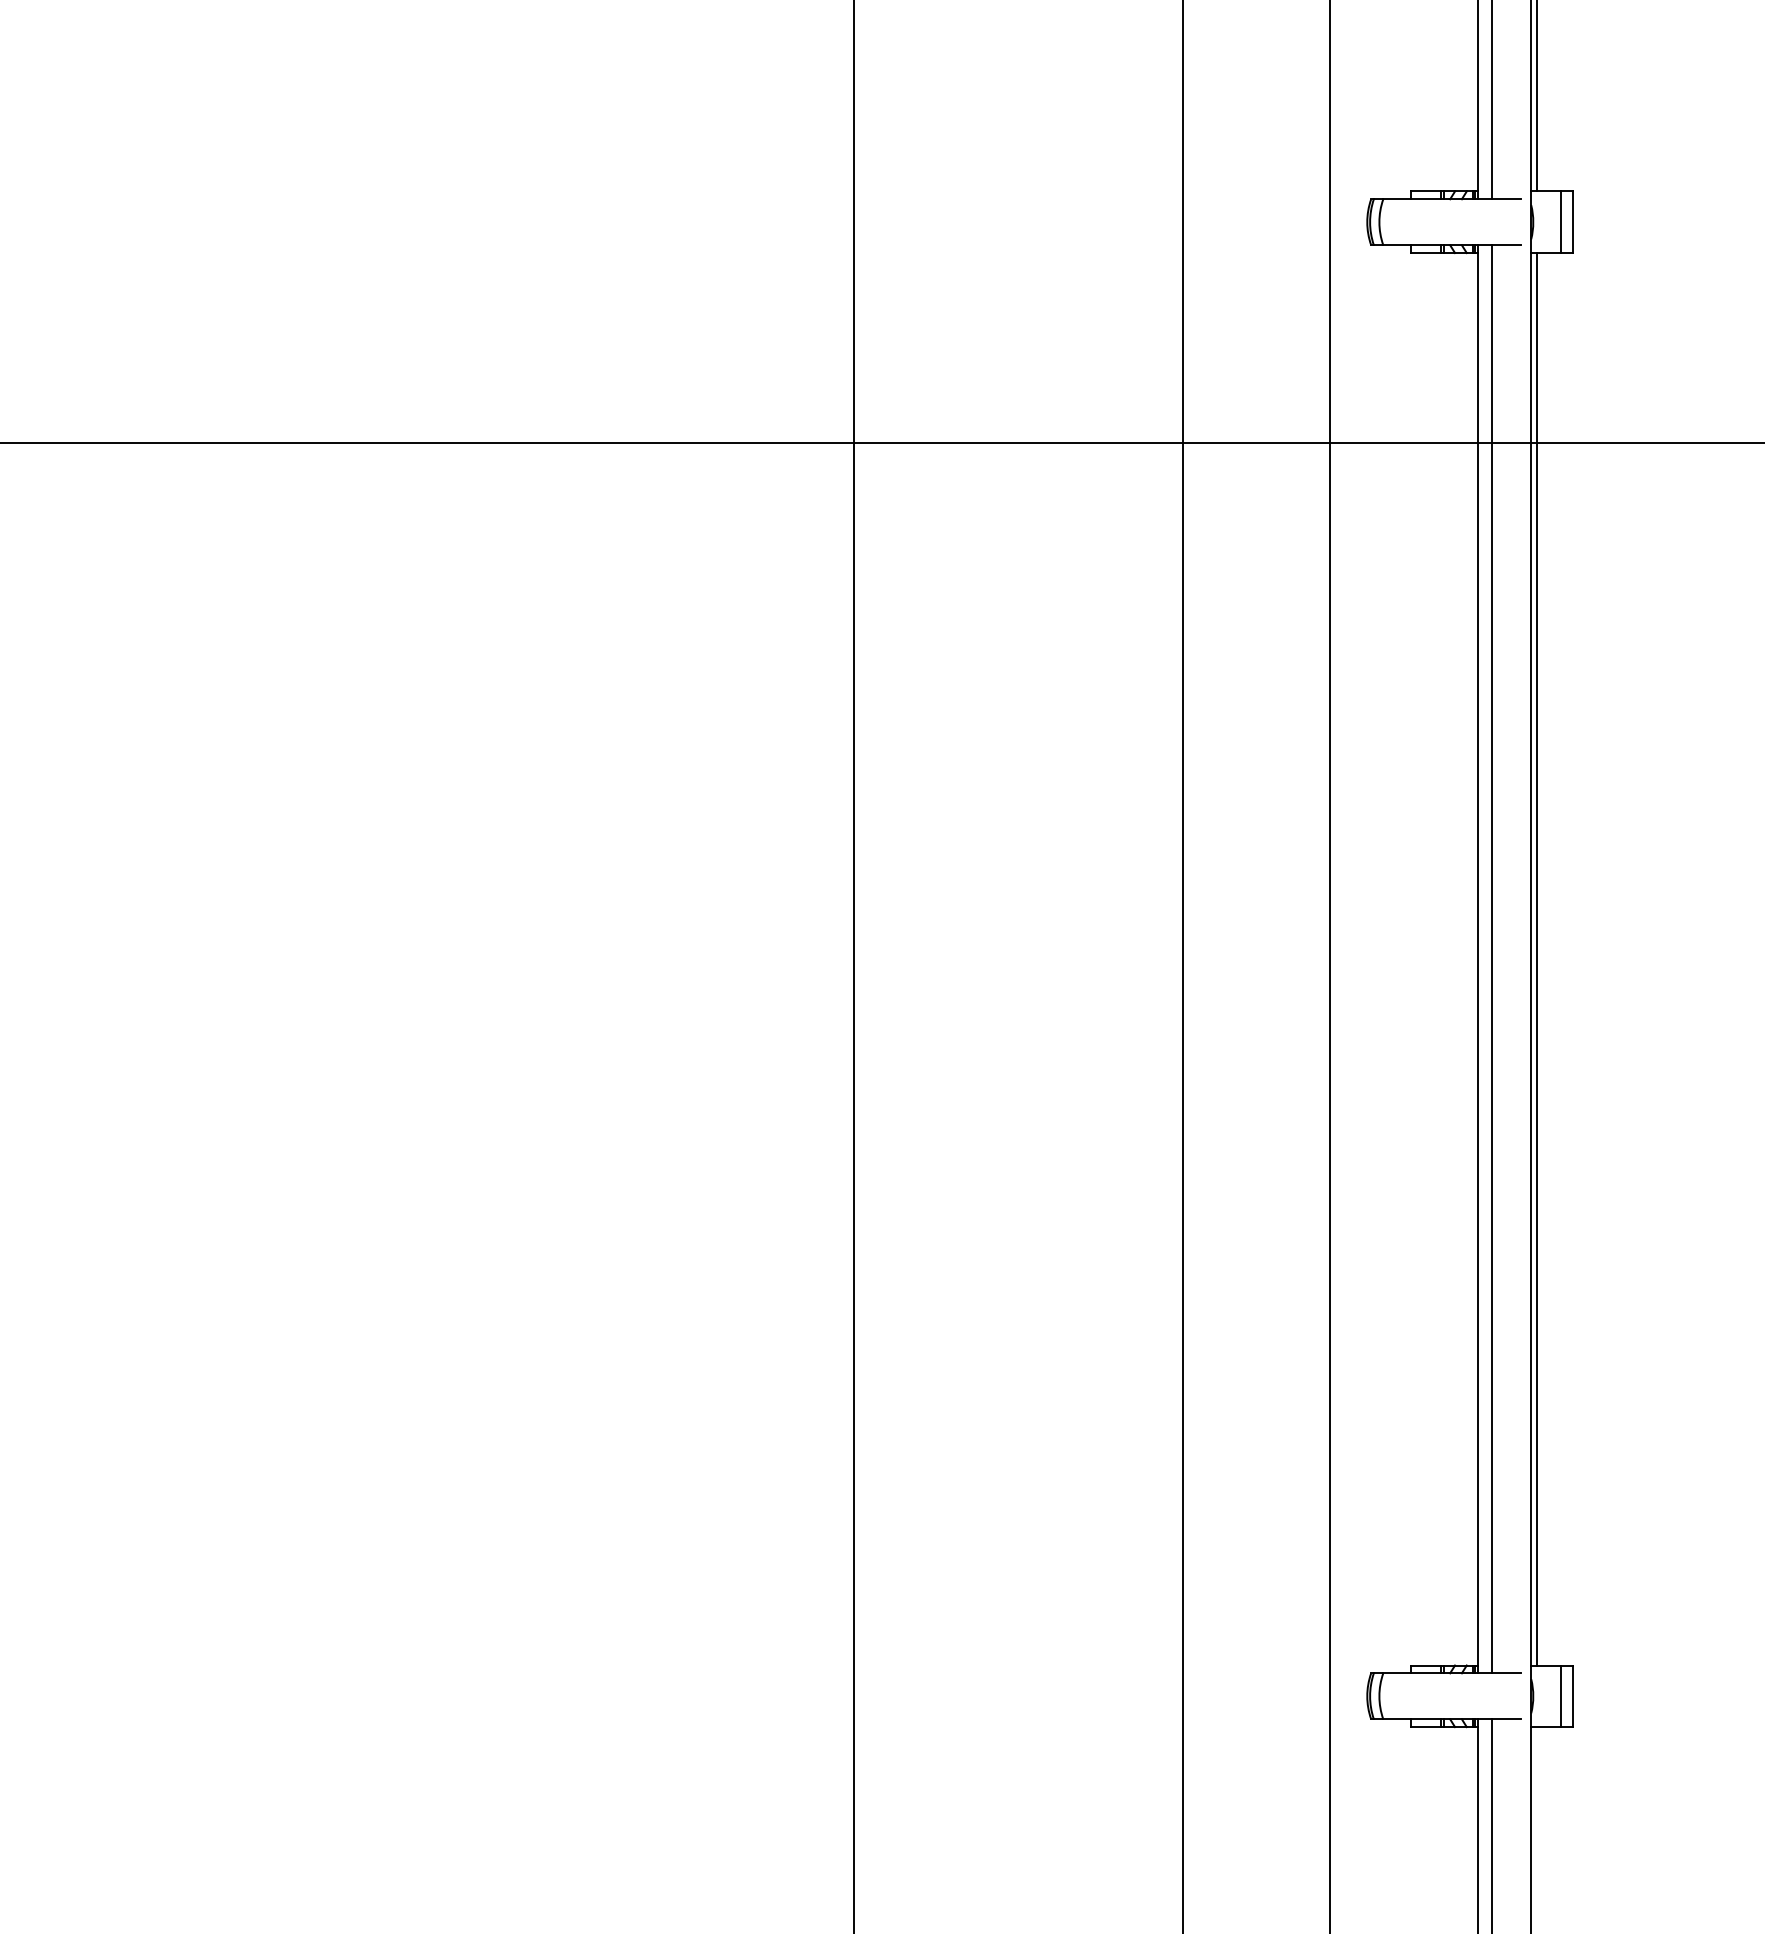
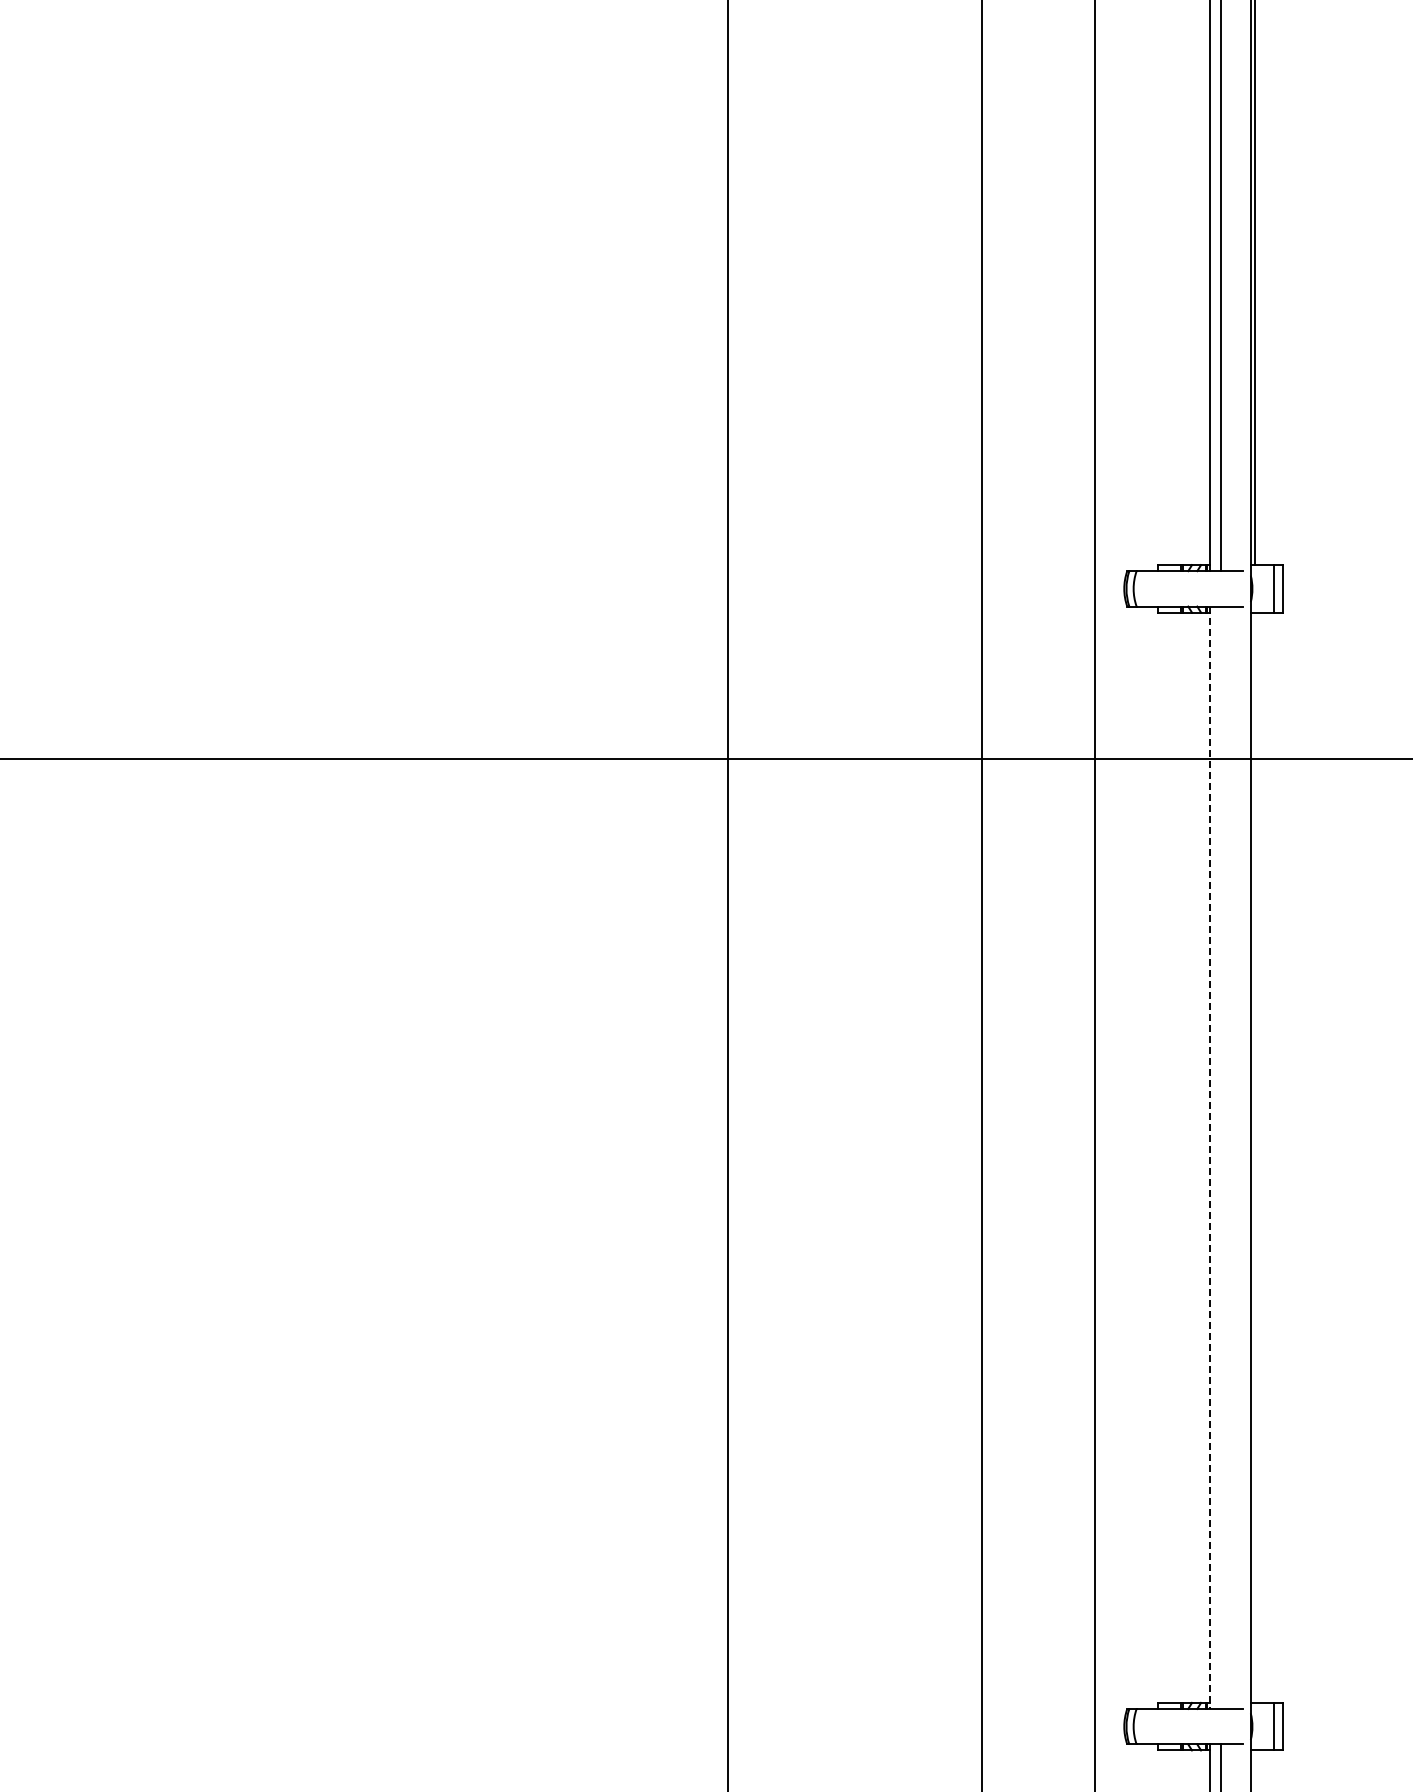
line: (1491, 958) -> (1220, 1157), removed
line: (1535, 958) -> (1254, 1157), removed
line: (1477, 960) -> (1209, 1158), solid -> dashed

